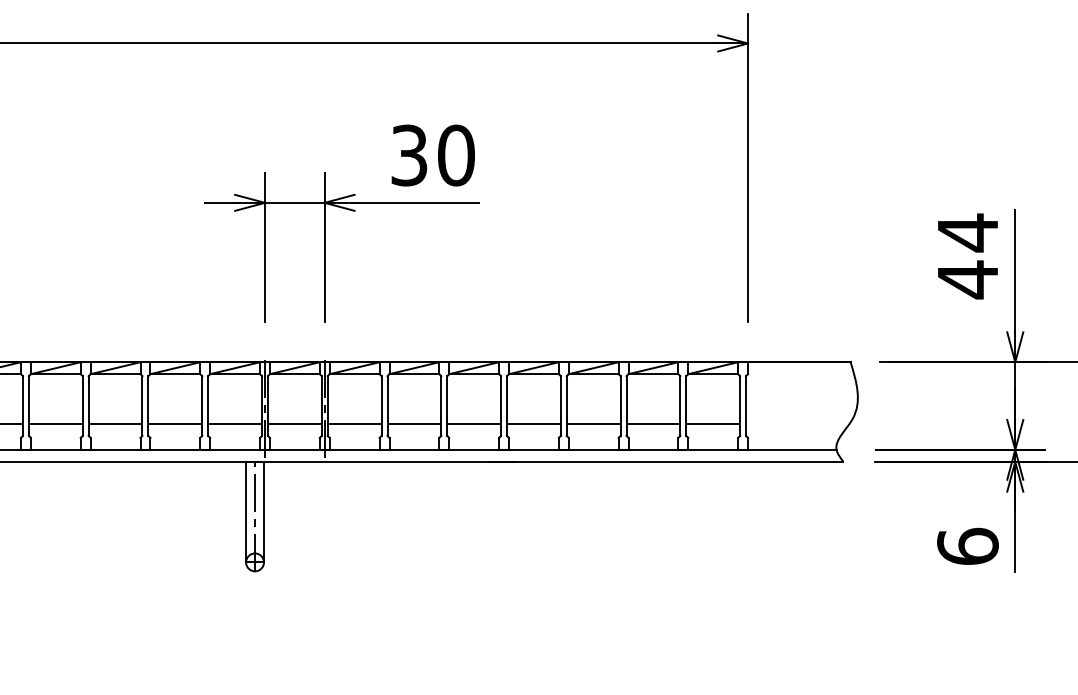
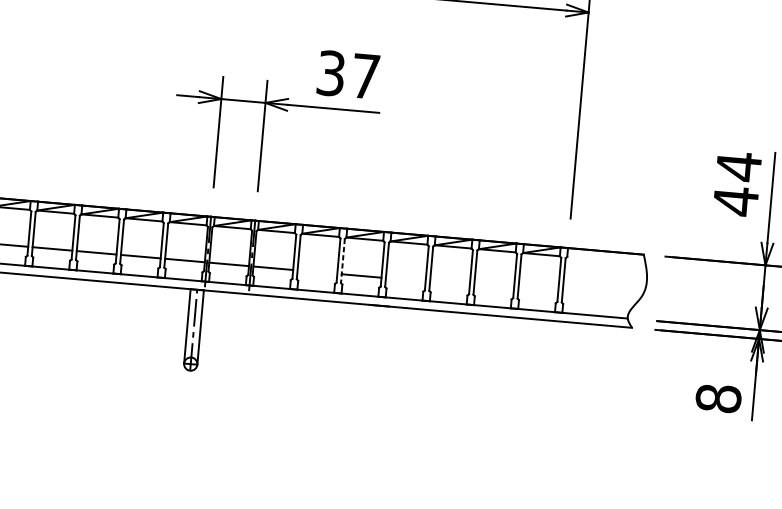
text: (456, 155) -> (365, 76), 30 -> 37
line: (447, 406) -> (343, 261), solid -> dashed
line: (414, 423) -> (317, 271), removed
line: (533, 423) -> (405, 279), removed
line: (593, 423) -> (449, 283), removed
line: (653, 423) -> (494, 287), removed
line: (713, 423) -> (538, 291), removed
text: (967, 546) -> (718, 398), 6 -> 8

